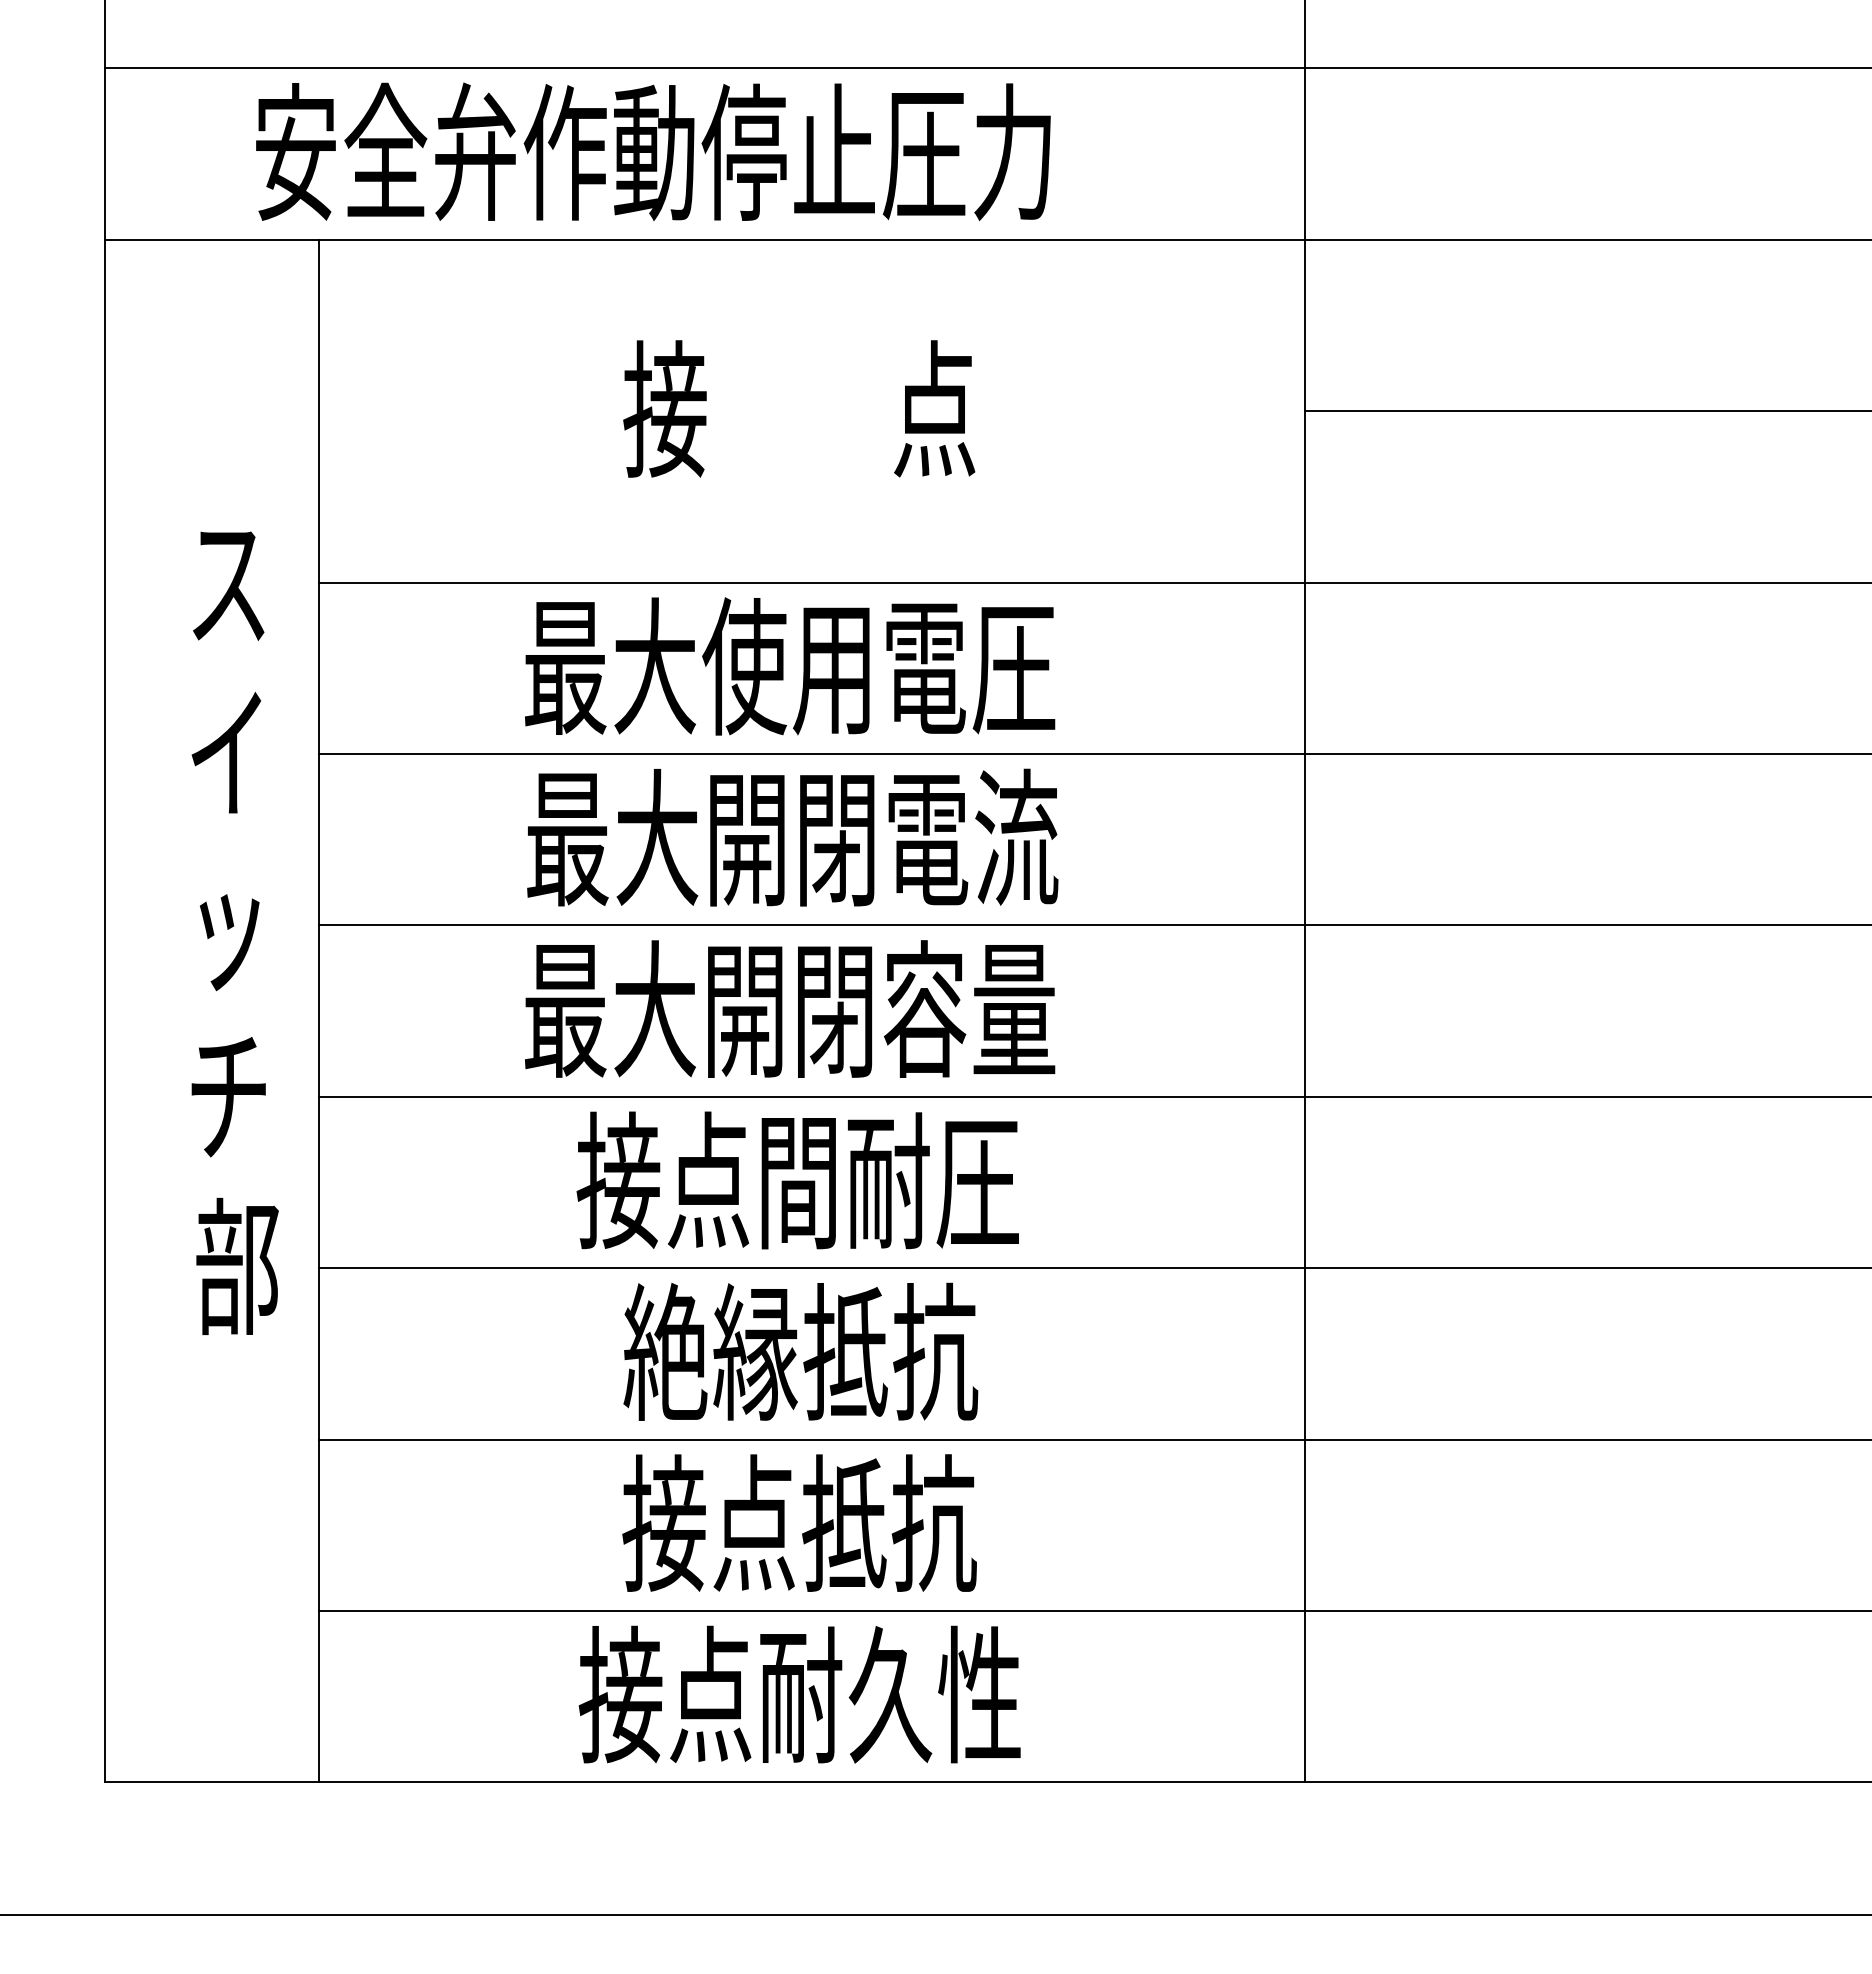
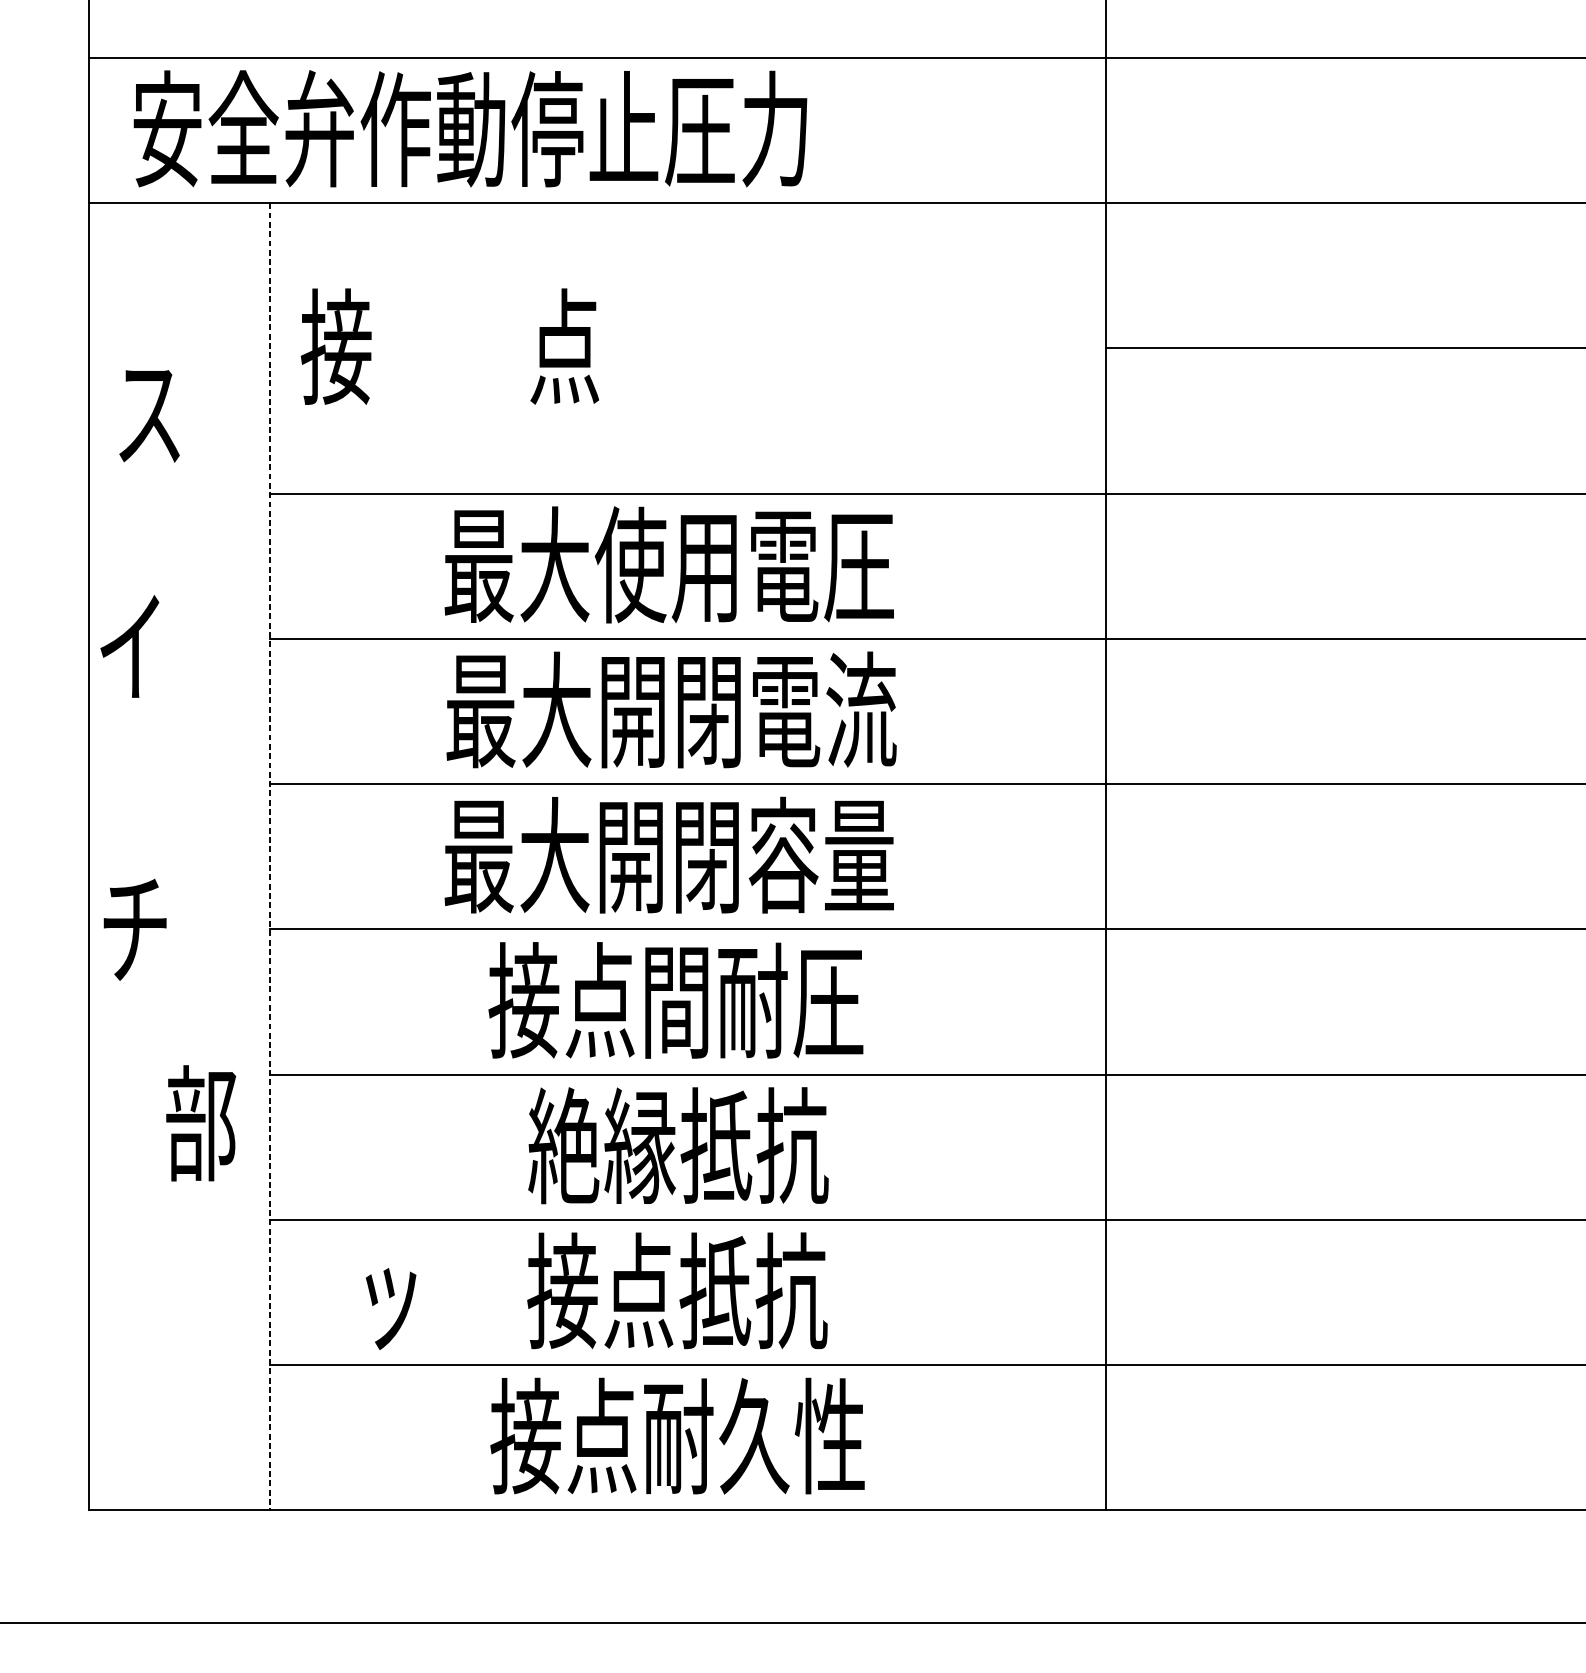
text: (653, 151) -> (470, 128), moved
text: (799, 408) -> (450, 346), moved
text: (228, 585) -> (149, 415), moved
text: (226, 752) -> (129, 646), moved
text: (229, 942) -> (390, 1308), moved
line: (319, 1011) -> (270, 857), solid -> dashed
text: (228, 1097) -> (134, 930), moved
text: (237, 1265) -> (201, 1122), moved

